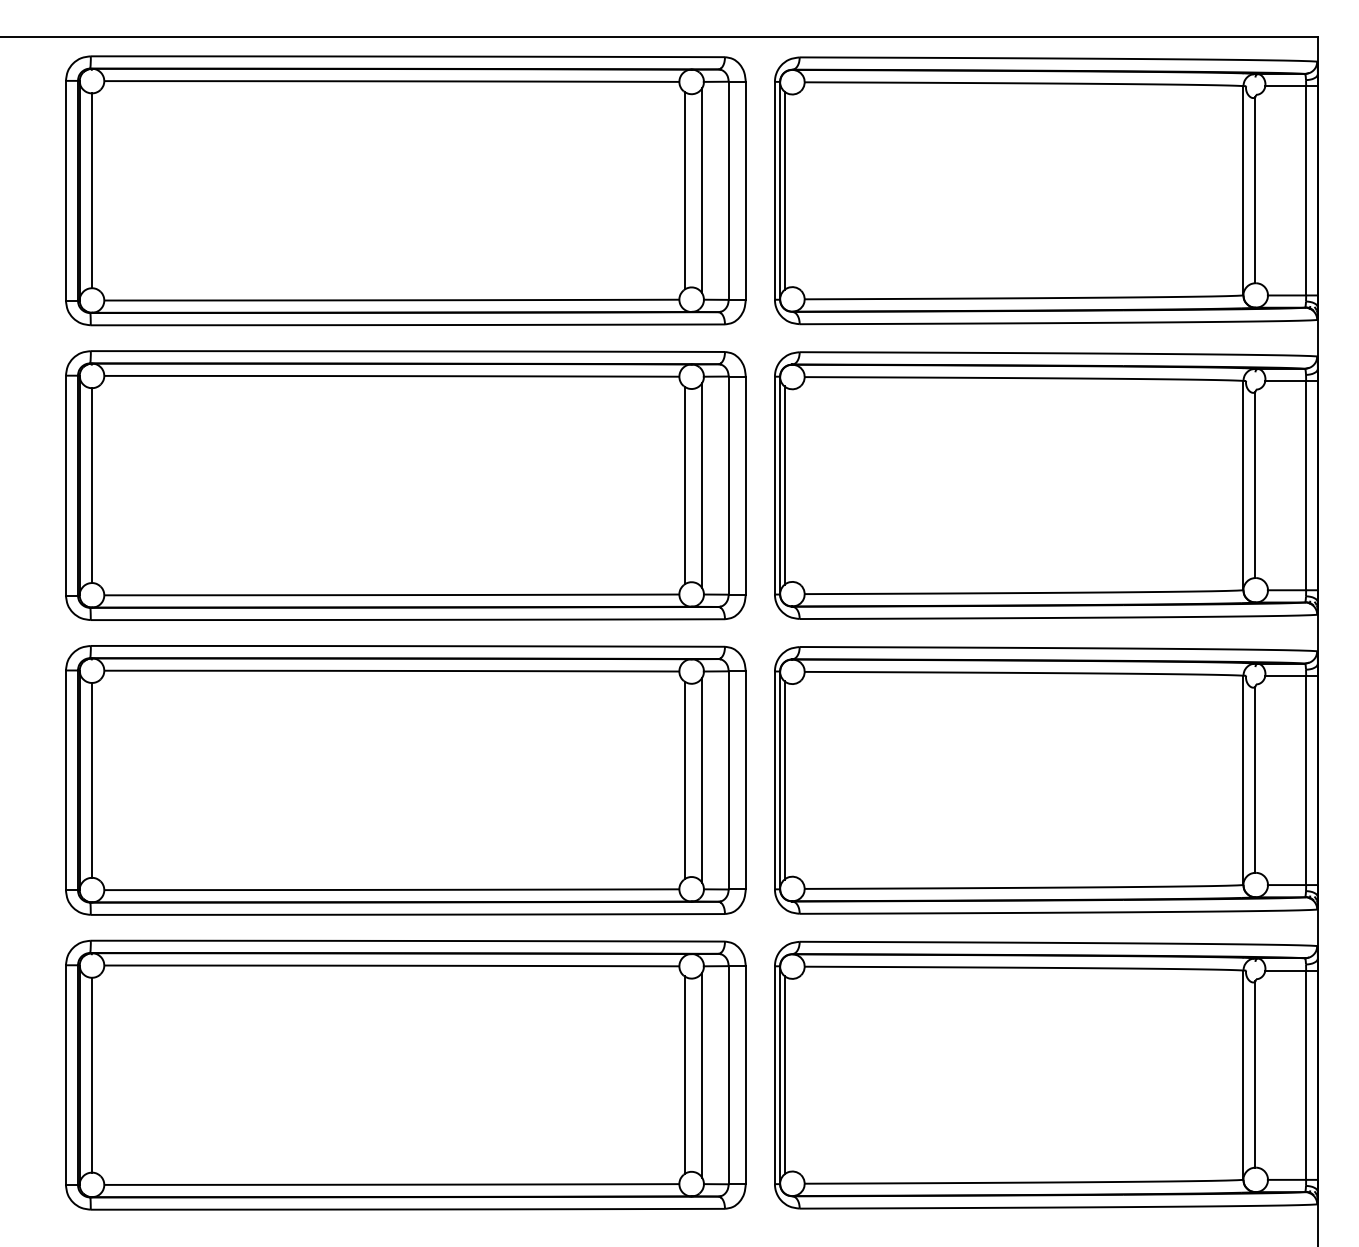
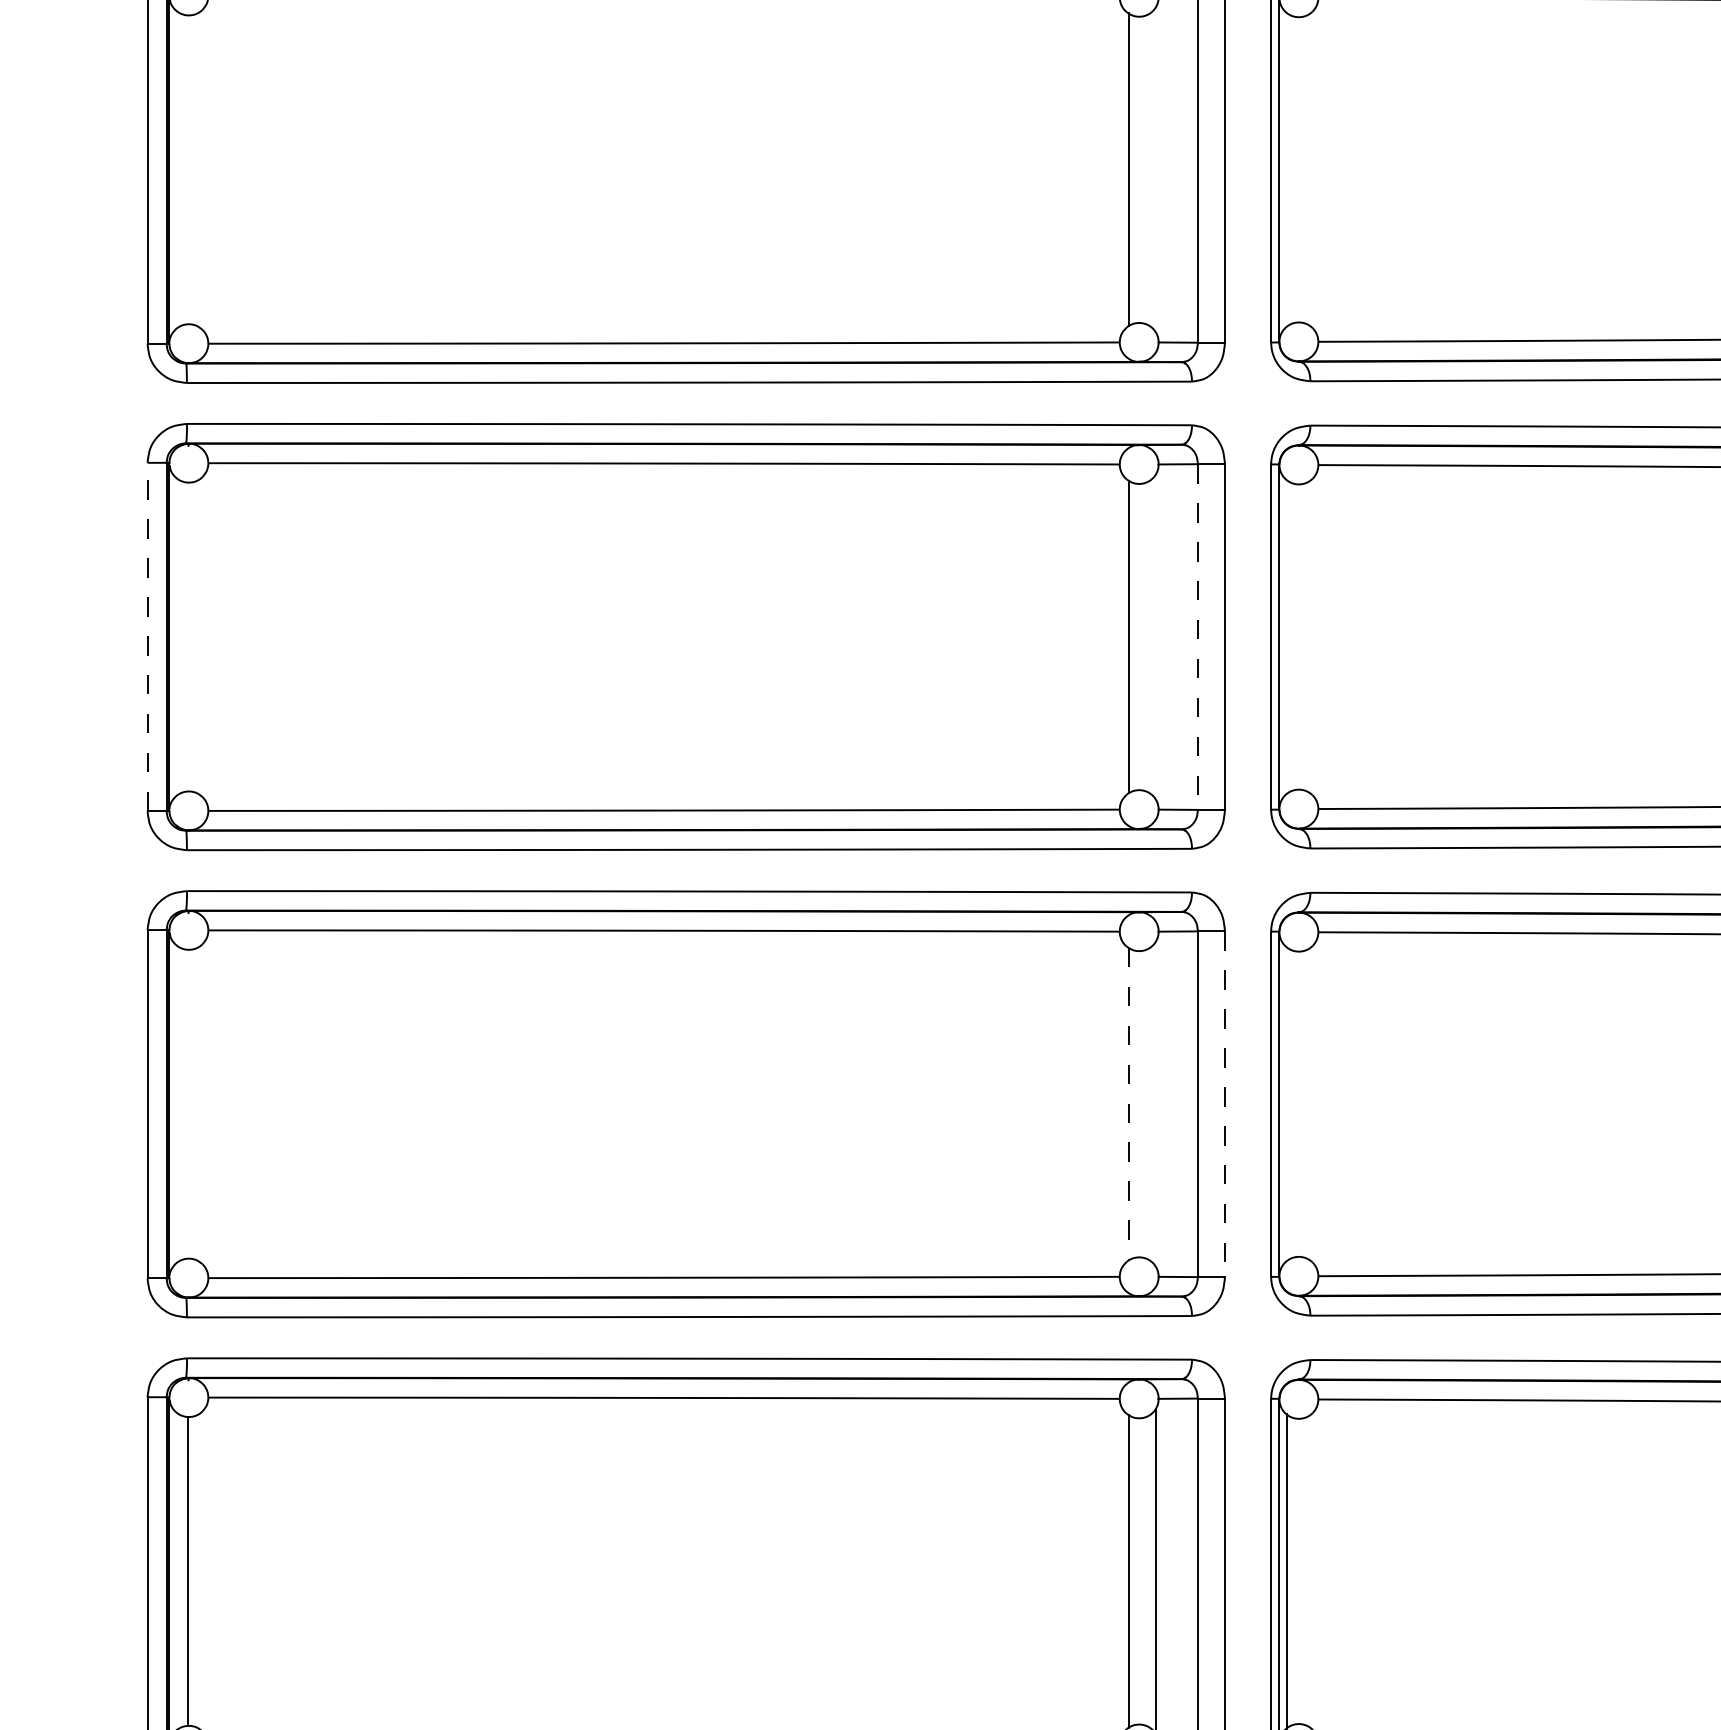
line: (91, 190) -> (188, 169), removed
line: (701, 190) -> (1154, 169), removed
line: (784, 190) -> (1286, 169), removed
line: (65, 485) -> (146, 636), solid -> dashed
line: (91, 485) -> (188, 636), removed
line: (701, 485) -> (1154, 636), removed
line: (784, 485) -> (1286, 636), removed
line: (728, 486) -> (1197, 638), solid -> dashed
line: (91, 780) -> (188, 1104), removed
line: (685, 780) -> (1129, 1104), solid -> dashed
line: (701, 780) -> (1154, 1104), removed
line: (745, 780) -> (1224, 1104), solid -> dashed
line: (784, 780) -> (1286, 1104), removed

